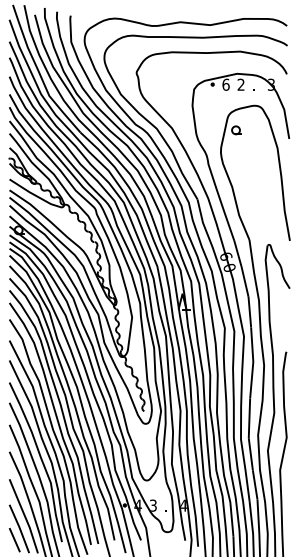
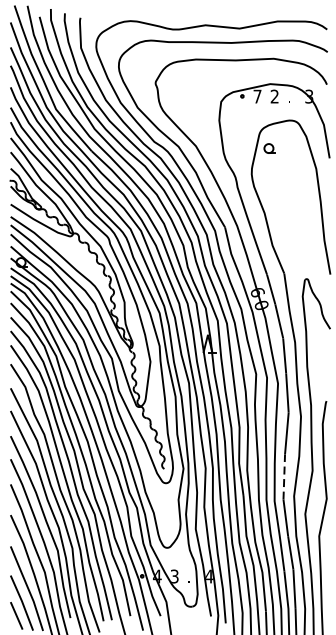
text: (225, 84) -> (256, 96), 6 -> 7
line: (249, 418) -> (284, 477), solid -> dashed

